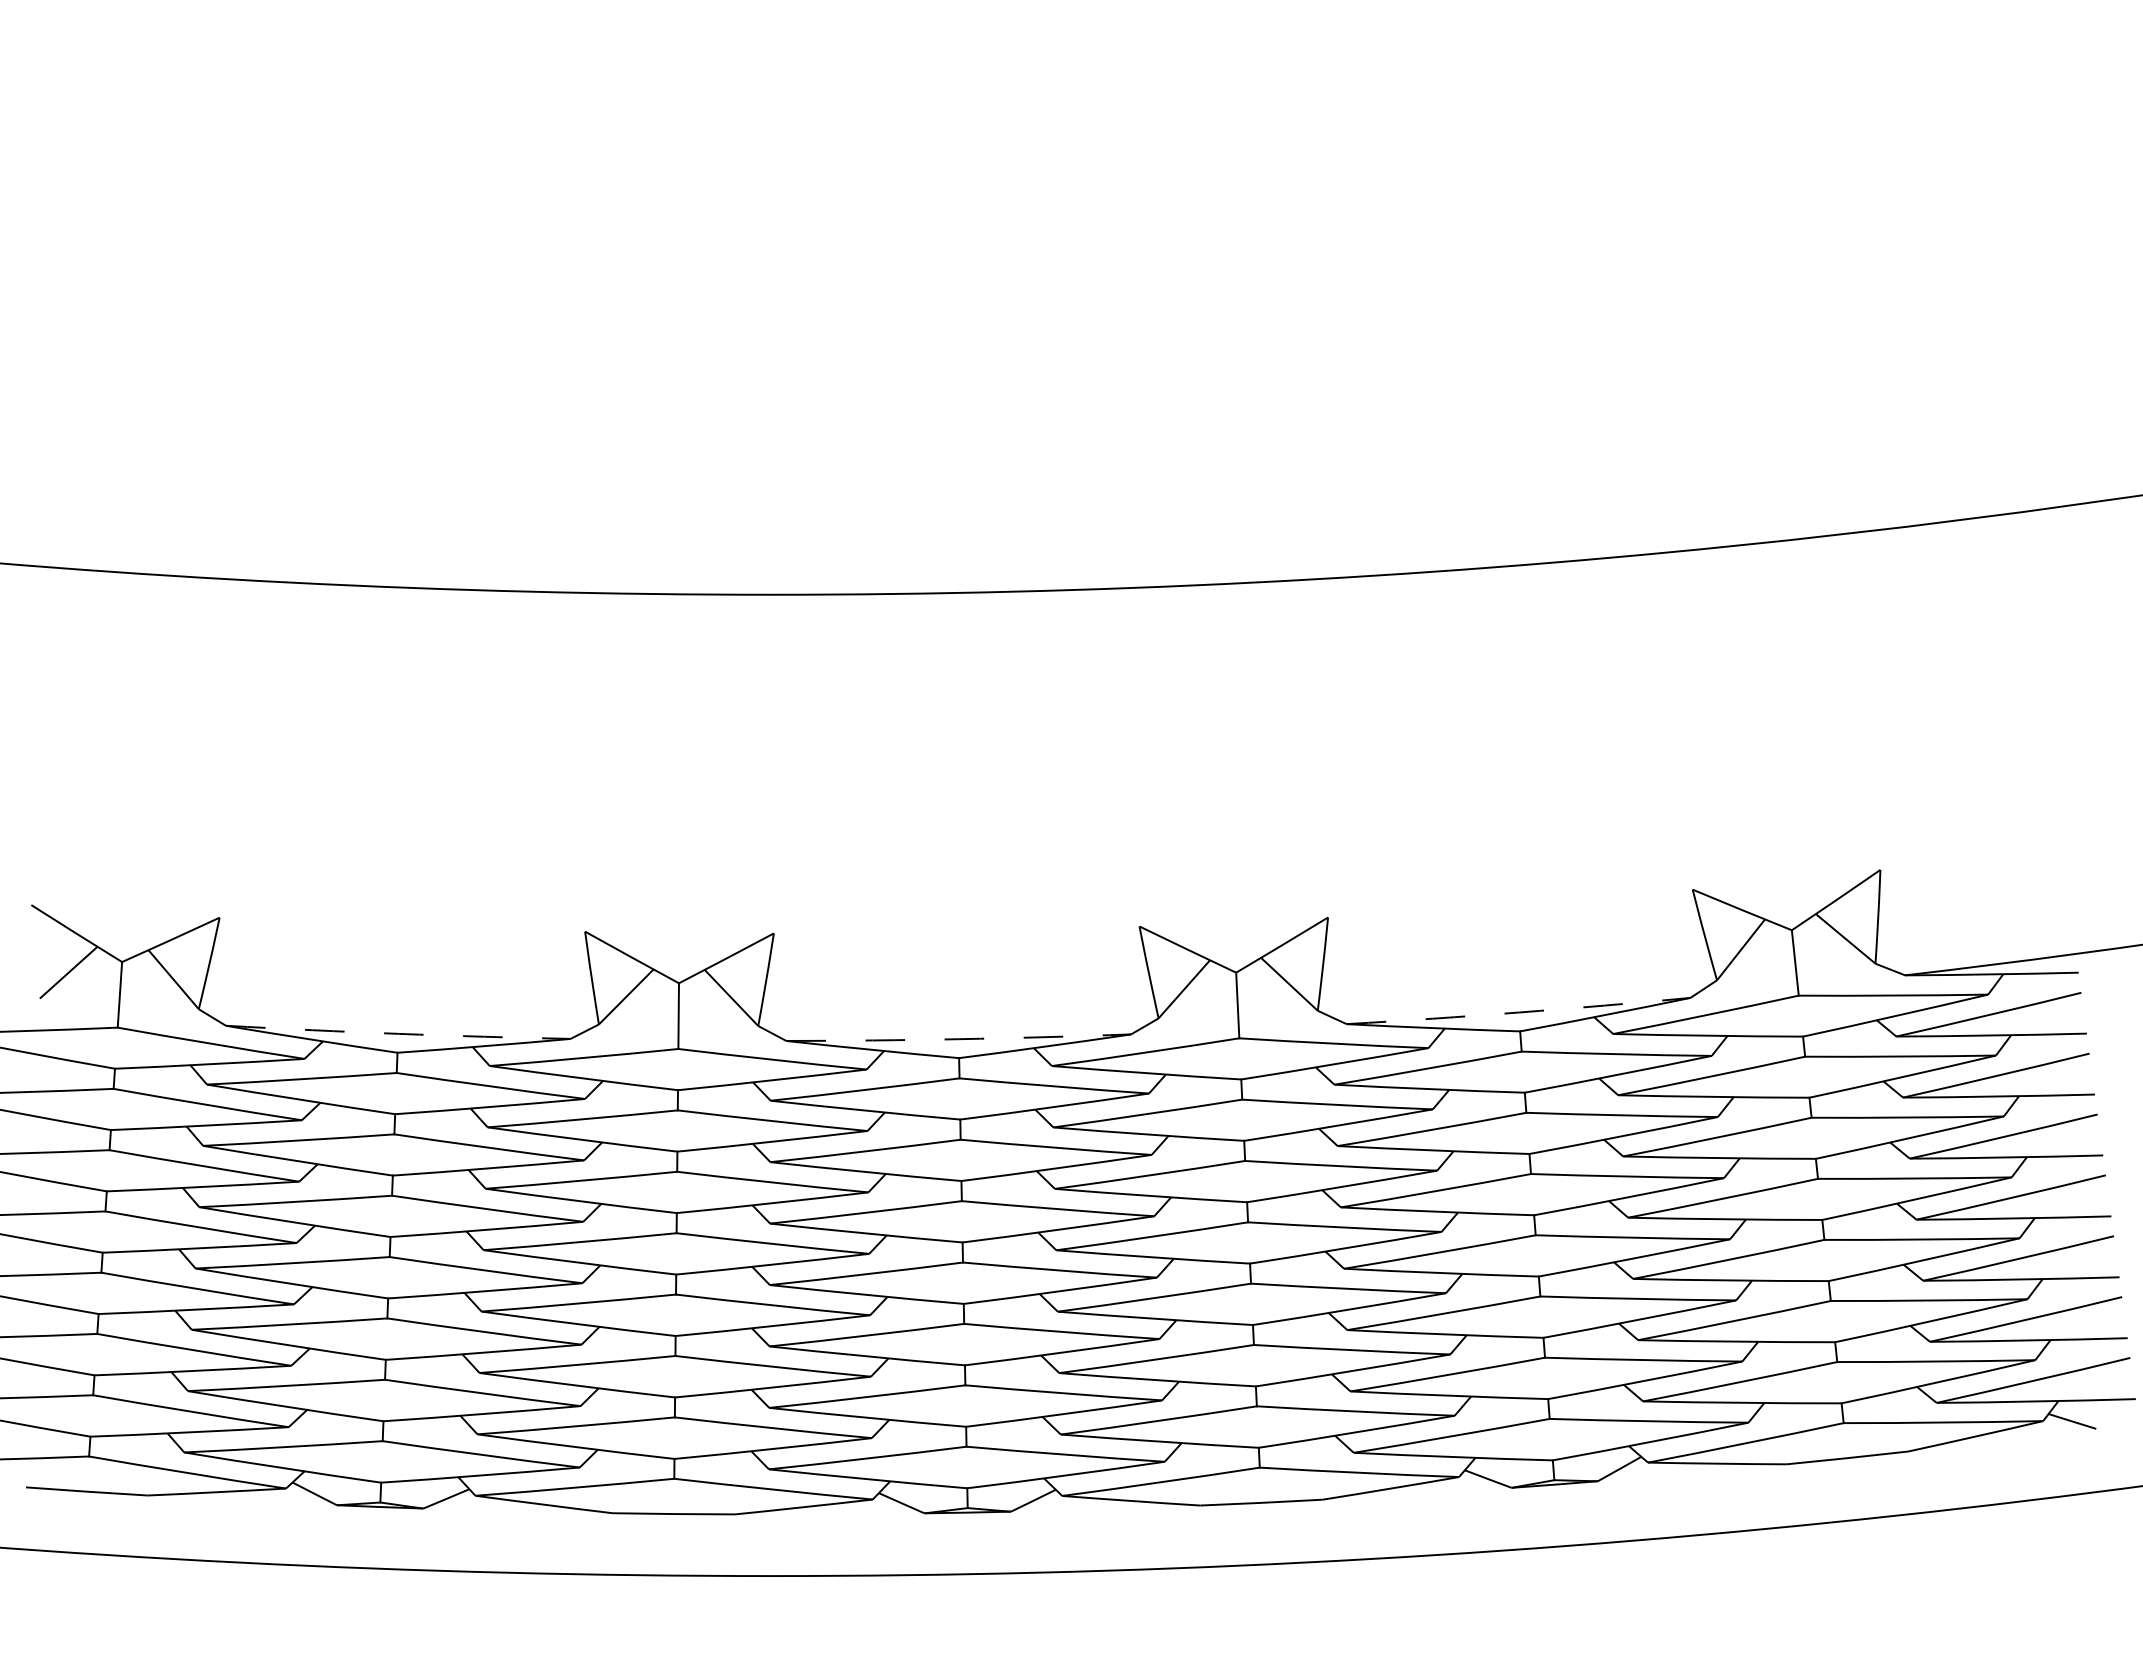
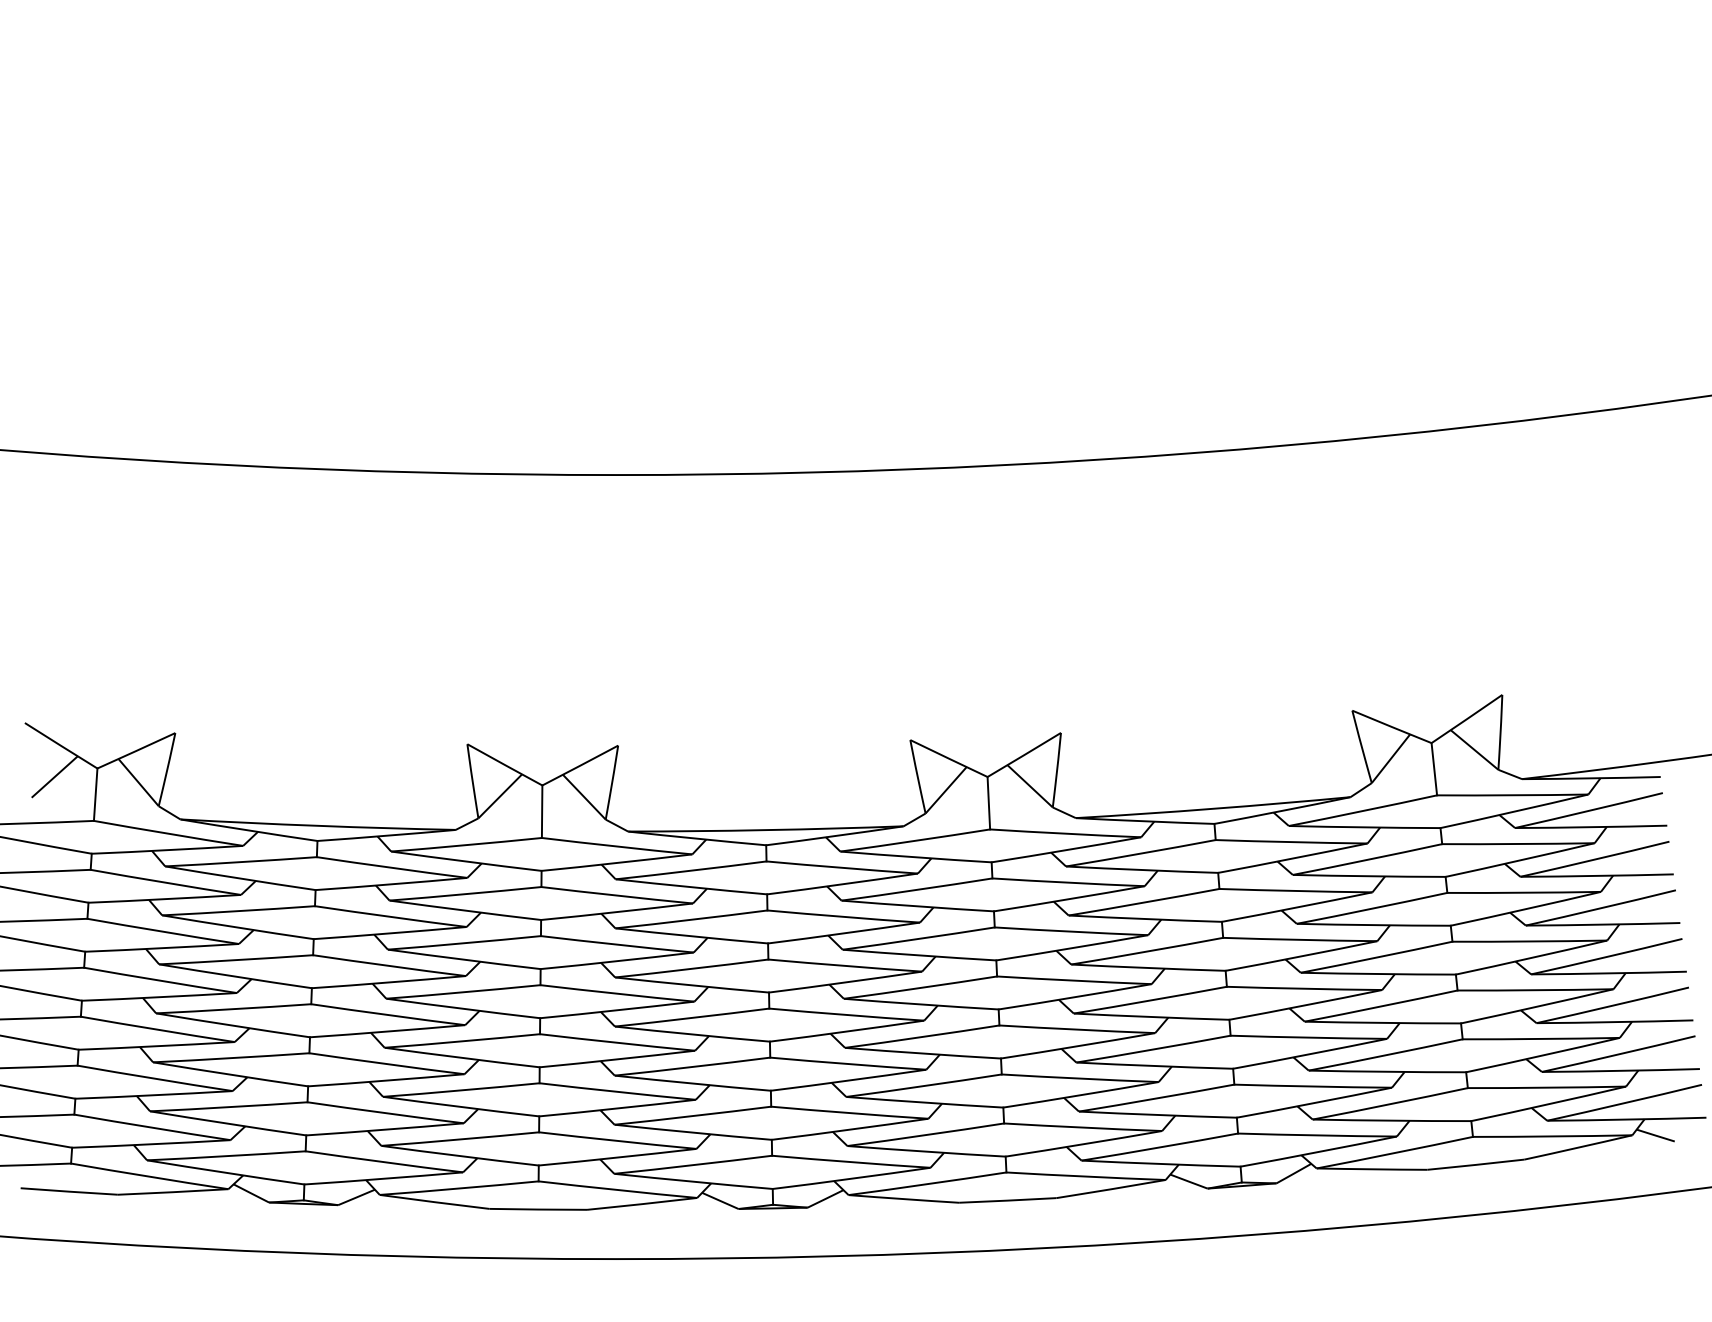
arc: (1518, 1012) -> (1213, 808), dashed -> solid
arc: (398, 1033) -> (318, 825), dashed -> solid
arc: (958, 1039) -> (765, 830), dashed -> solid

